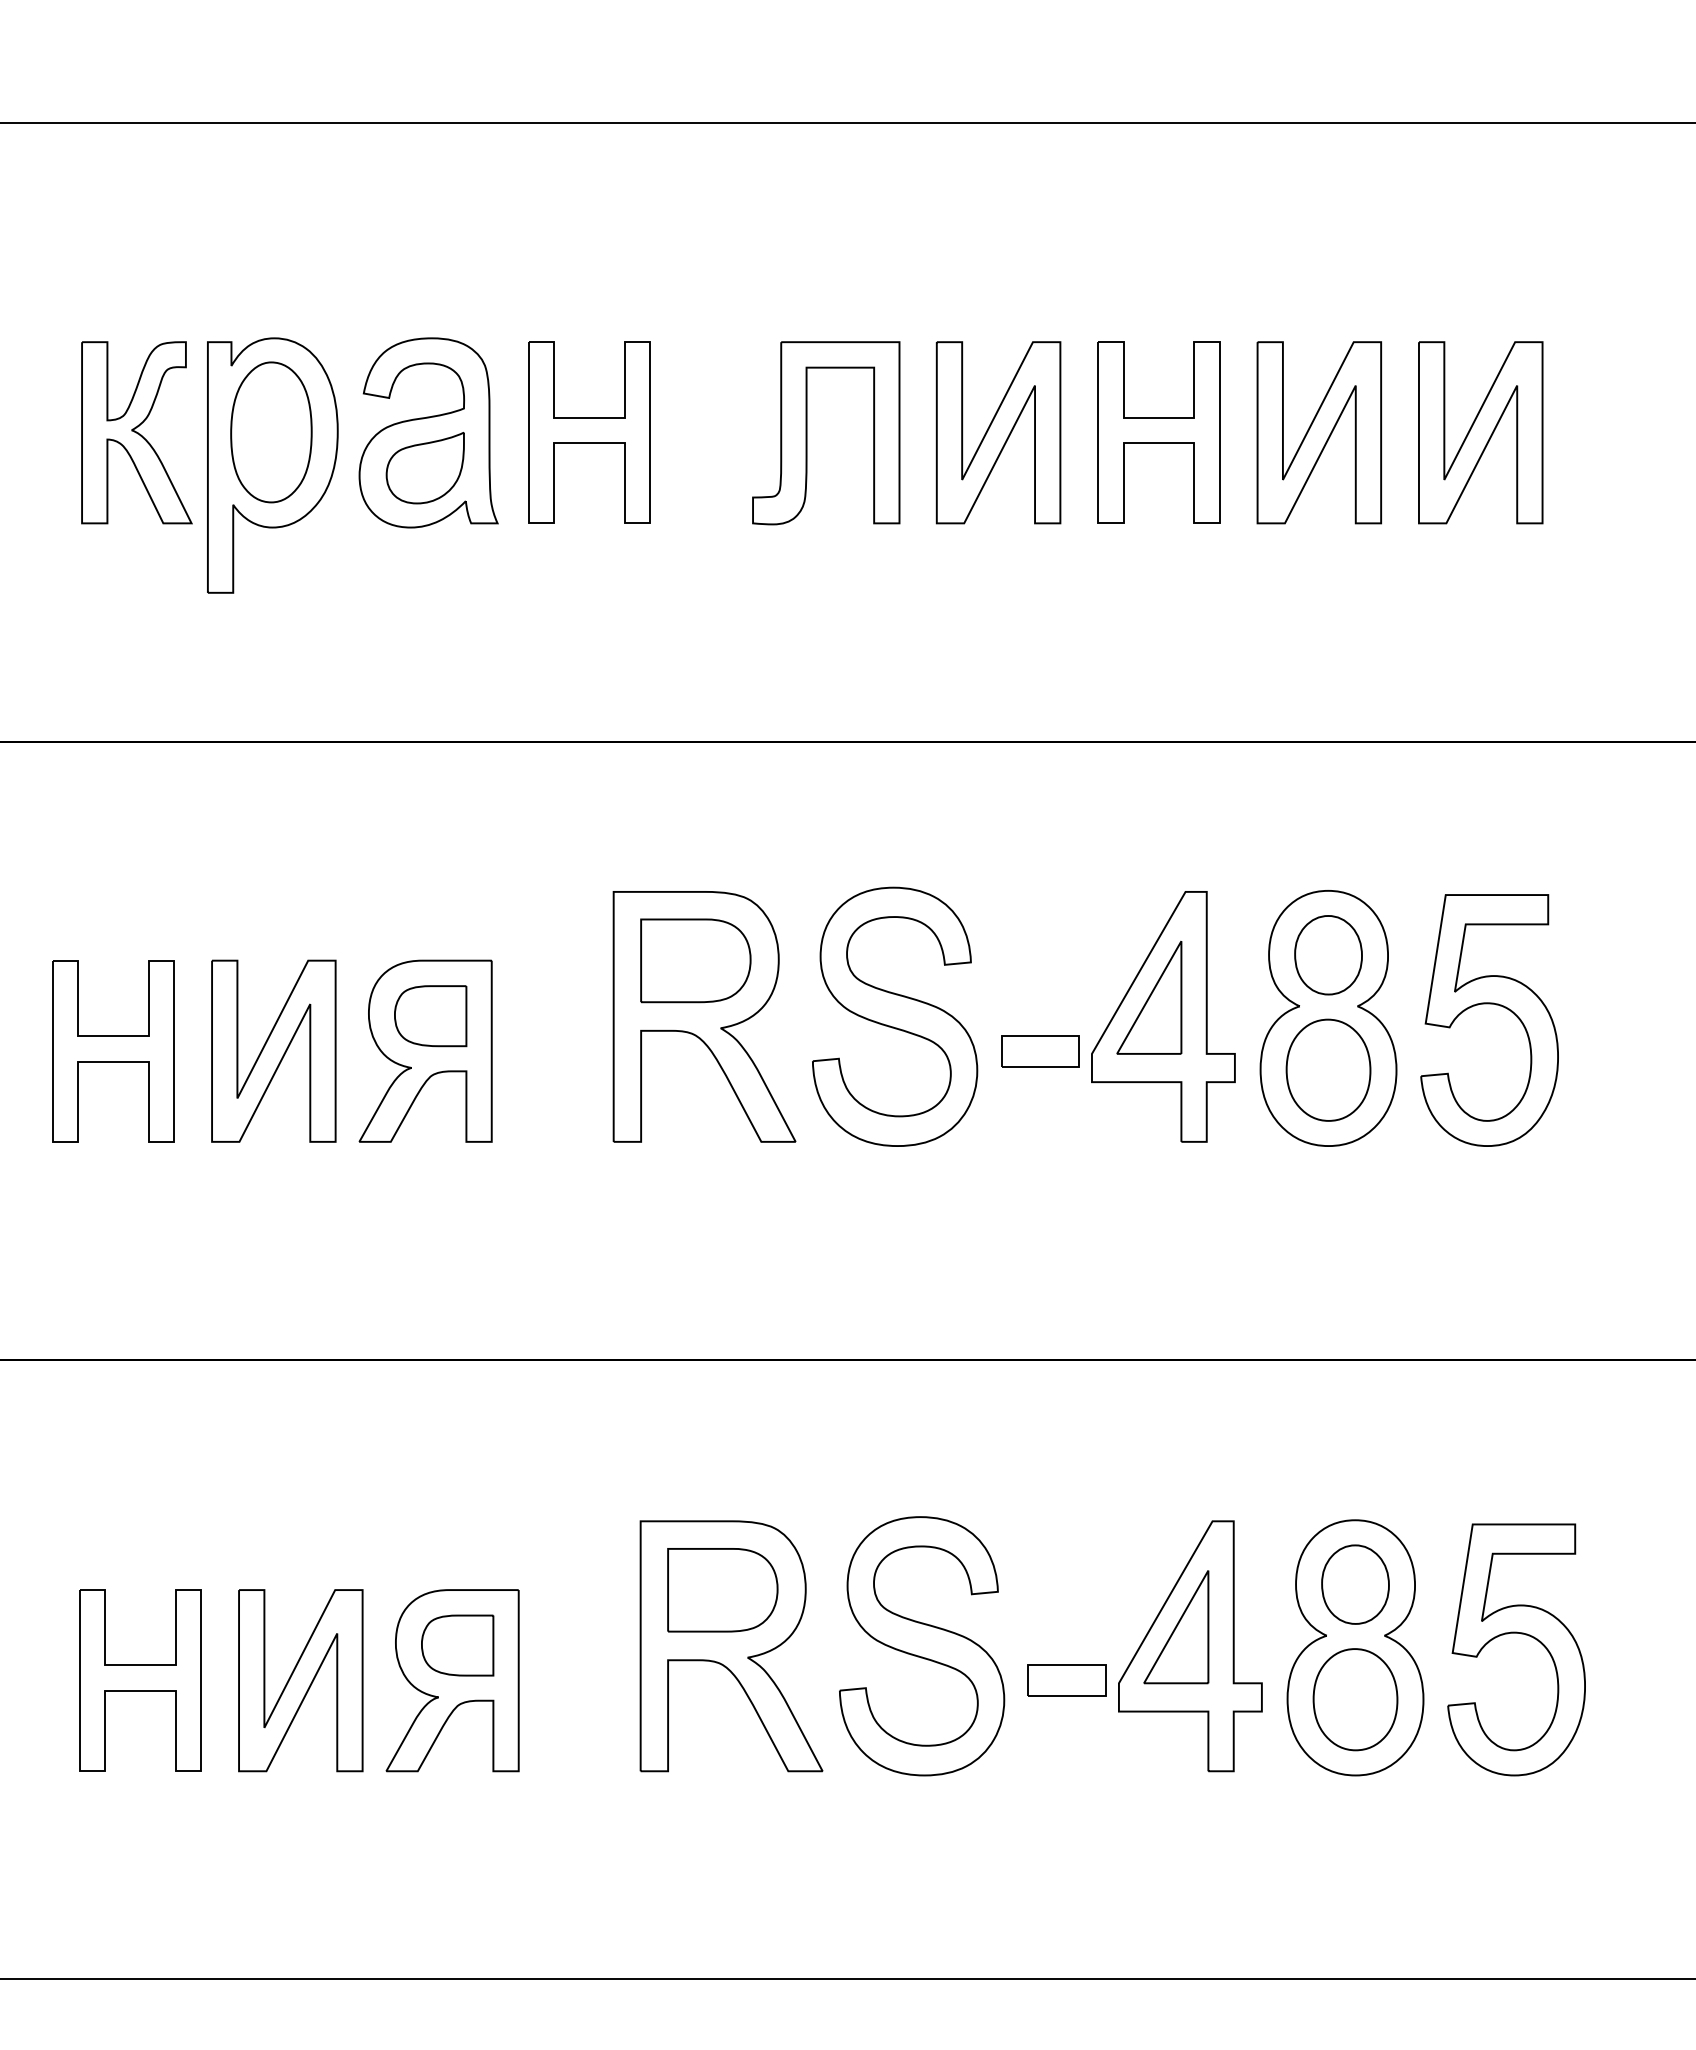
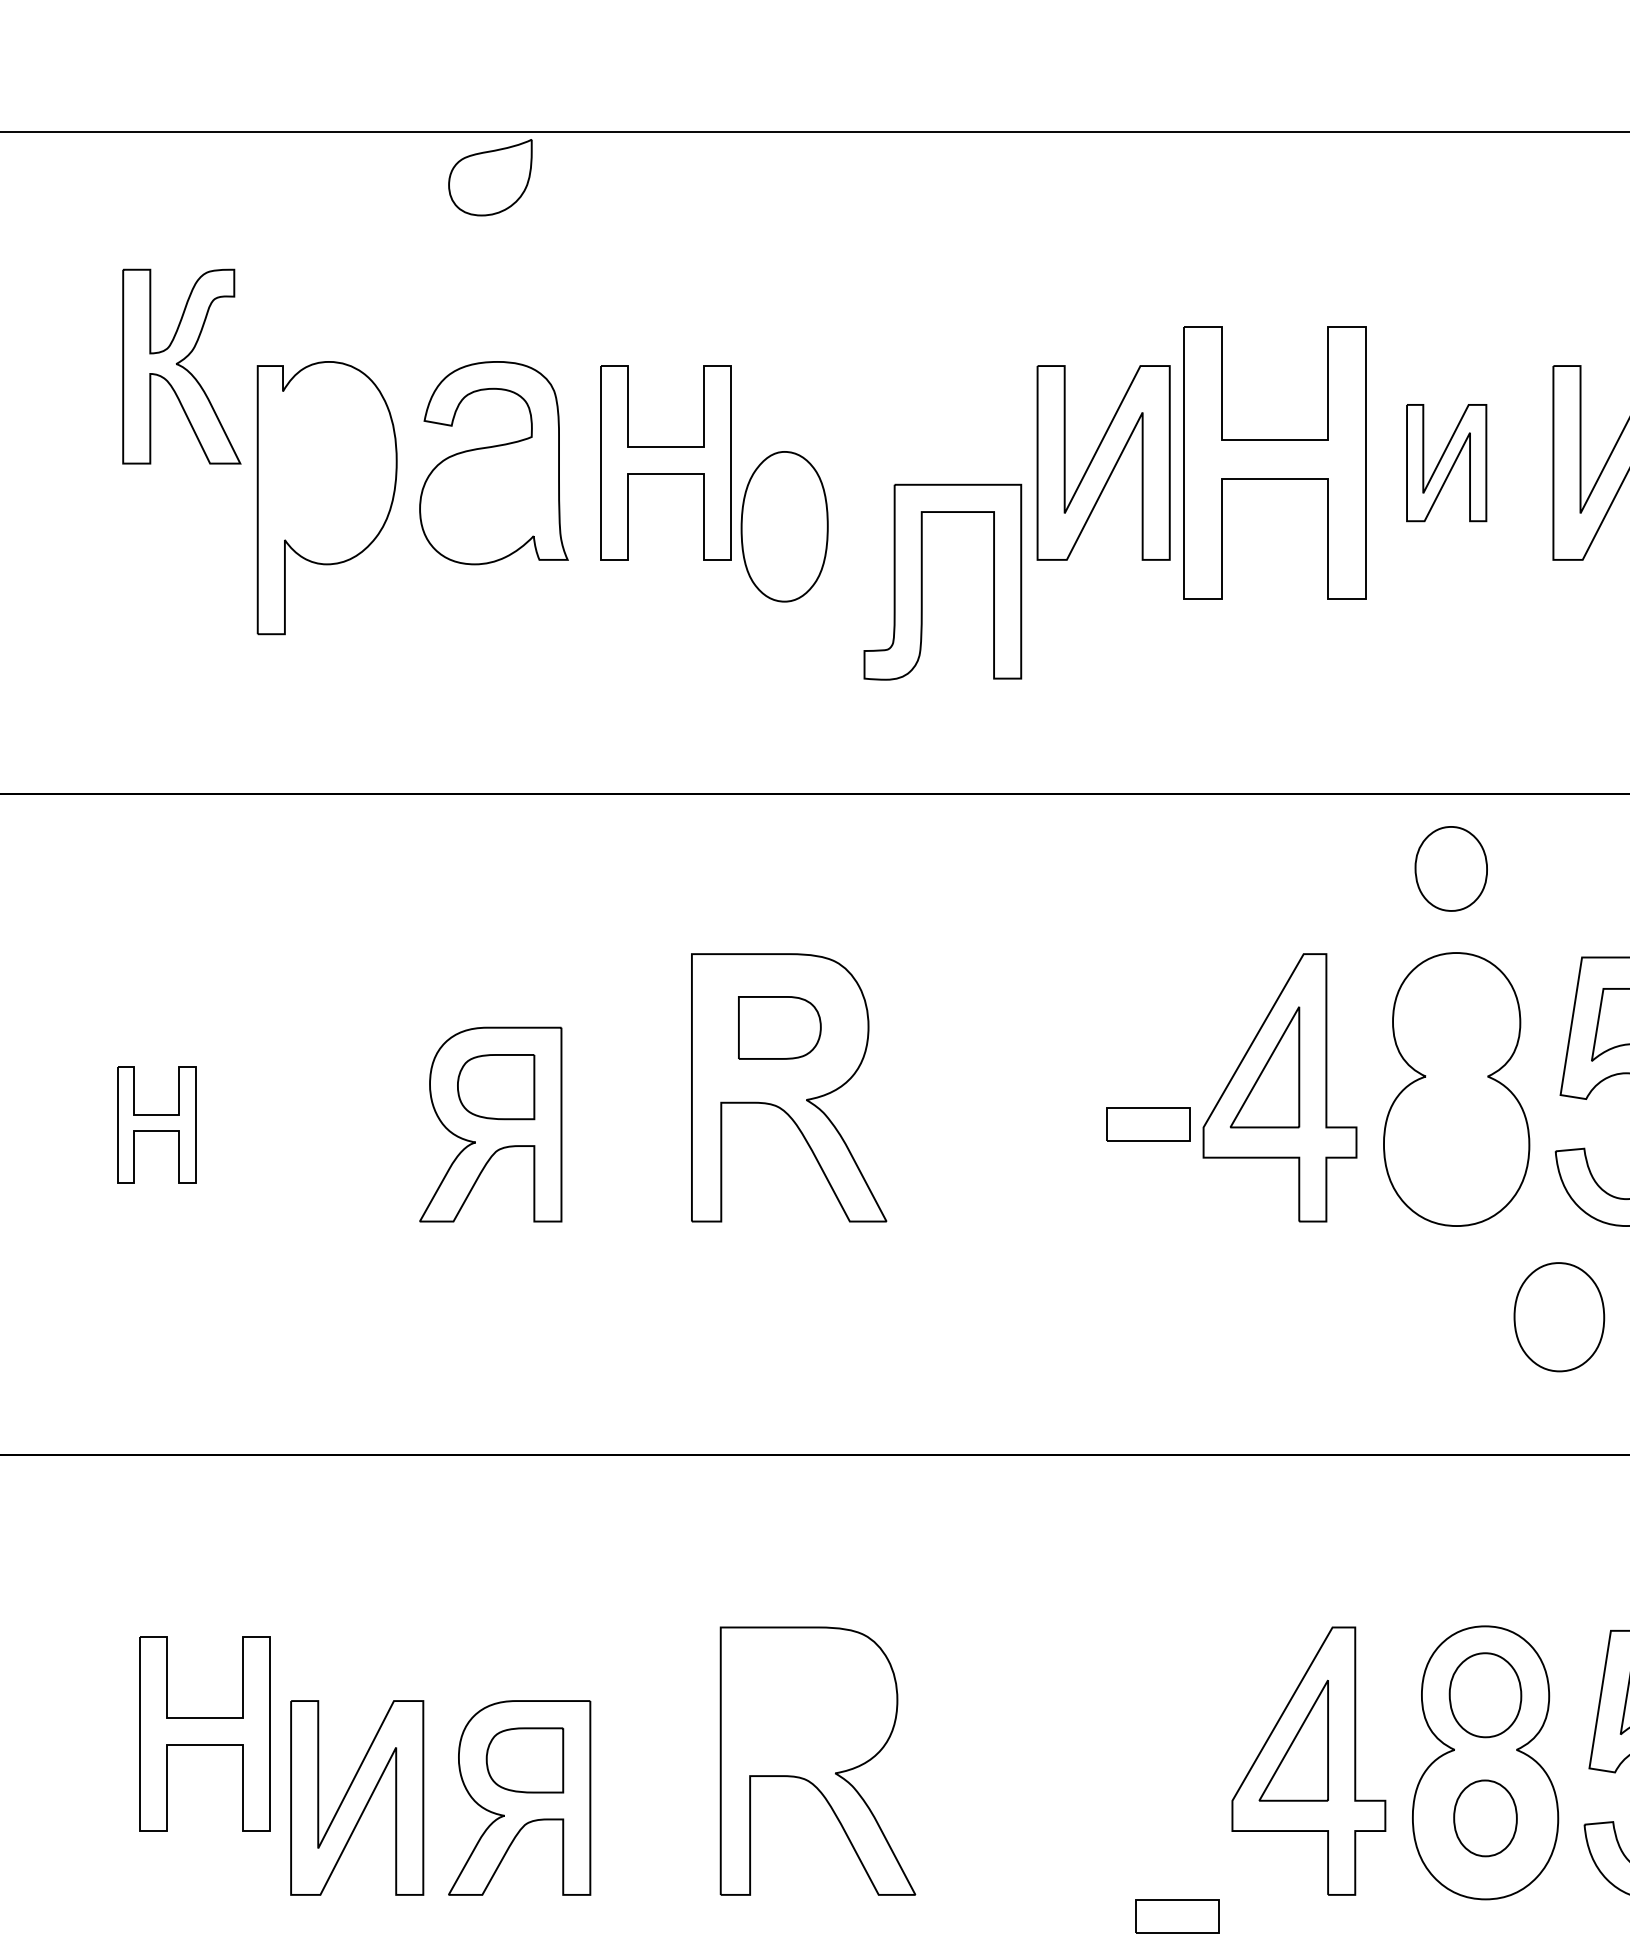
part: (136, 432) -> (181, 366), moved
part: (271, 432) -> (784, 526), moved
part: (1158, 432) -> (1274, 462), size x1.4
part: (1318, 432) -> (1445, 462), size x0.6
part: (807, 433) -> (922, 582), moved
part: (424, 468) -> (489, 178), moved
part: (1328, 955) -> (1451, 869), moved
part: (695, 960) -> (779, 1027), size x0.7
part: (895, 1016) -> (993, 1087), removed
part: (273, 1050) -> (327, 1123), removed
part: (113, 1051) -> (156, 1124), size x0.6
part: (1328, 1069) -> (1559, 1316), moved
part: (722, 1590) -> (808, 1701), removed
part: (922, 1646) -> (1022, 1761), removed
part: (140, 1680) -> (204, 1733), moved
part: (1066, 1680) -> (1176, 1916), moved
part: (1355, 1699) -> (1485, 1818), size x0.7

